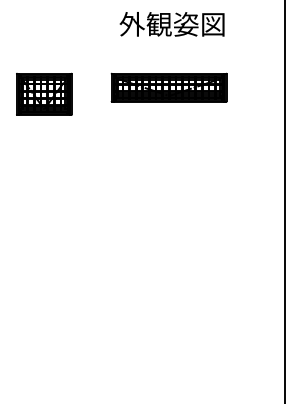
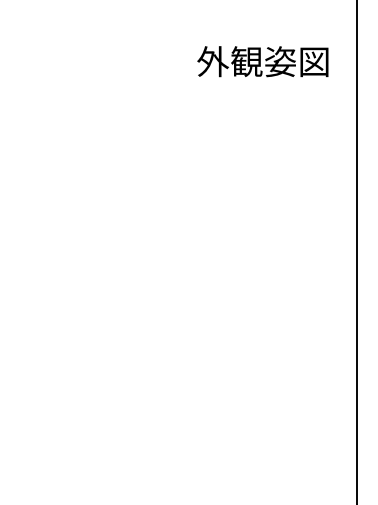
text: (171, 24) -> (262, 61), moved
part: (168, 87) -> (210, 109), removed
part: (44, 93) -> (55, 116), removed

